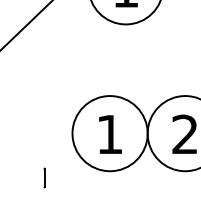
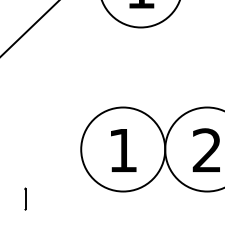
line: (44, 177) -> (25, 198), moved

